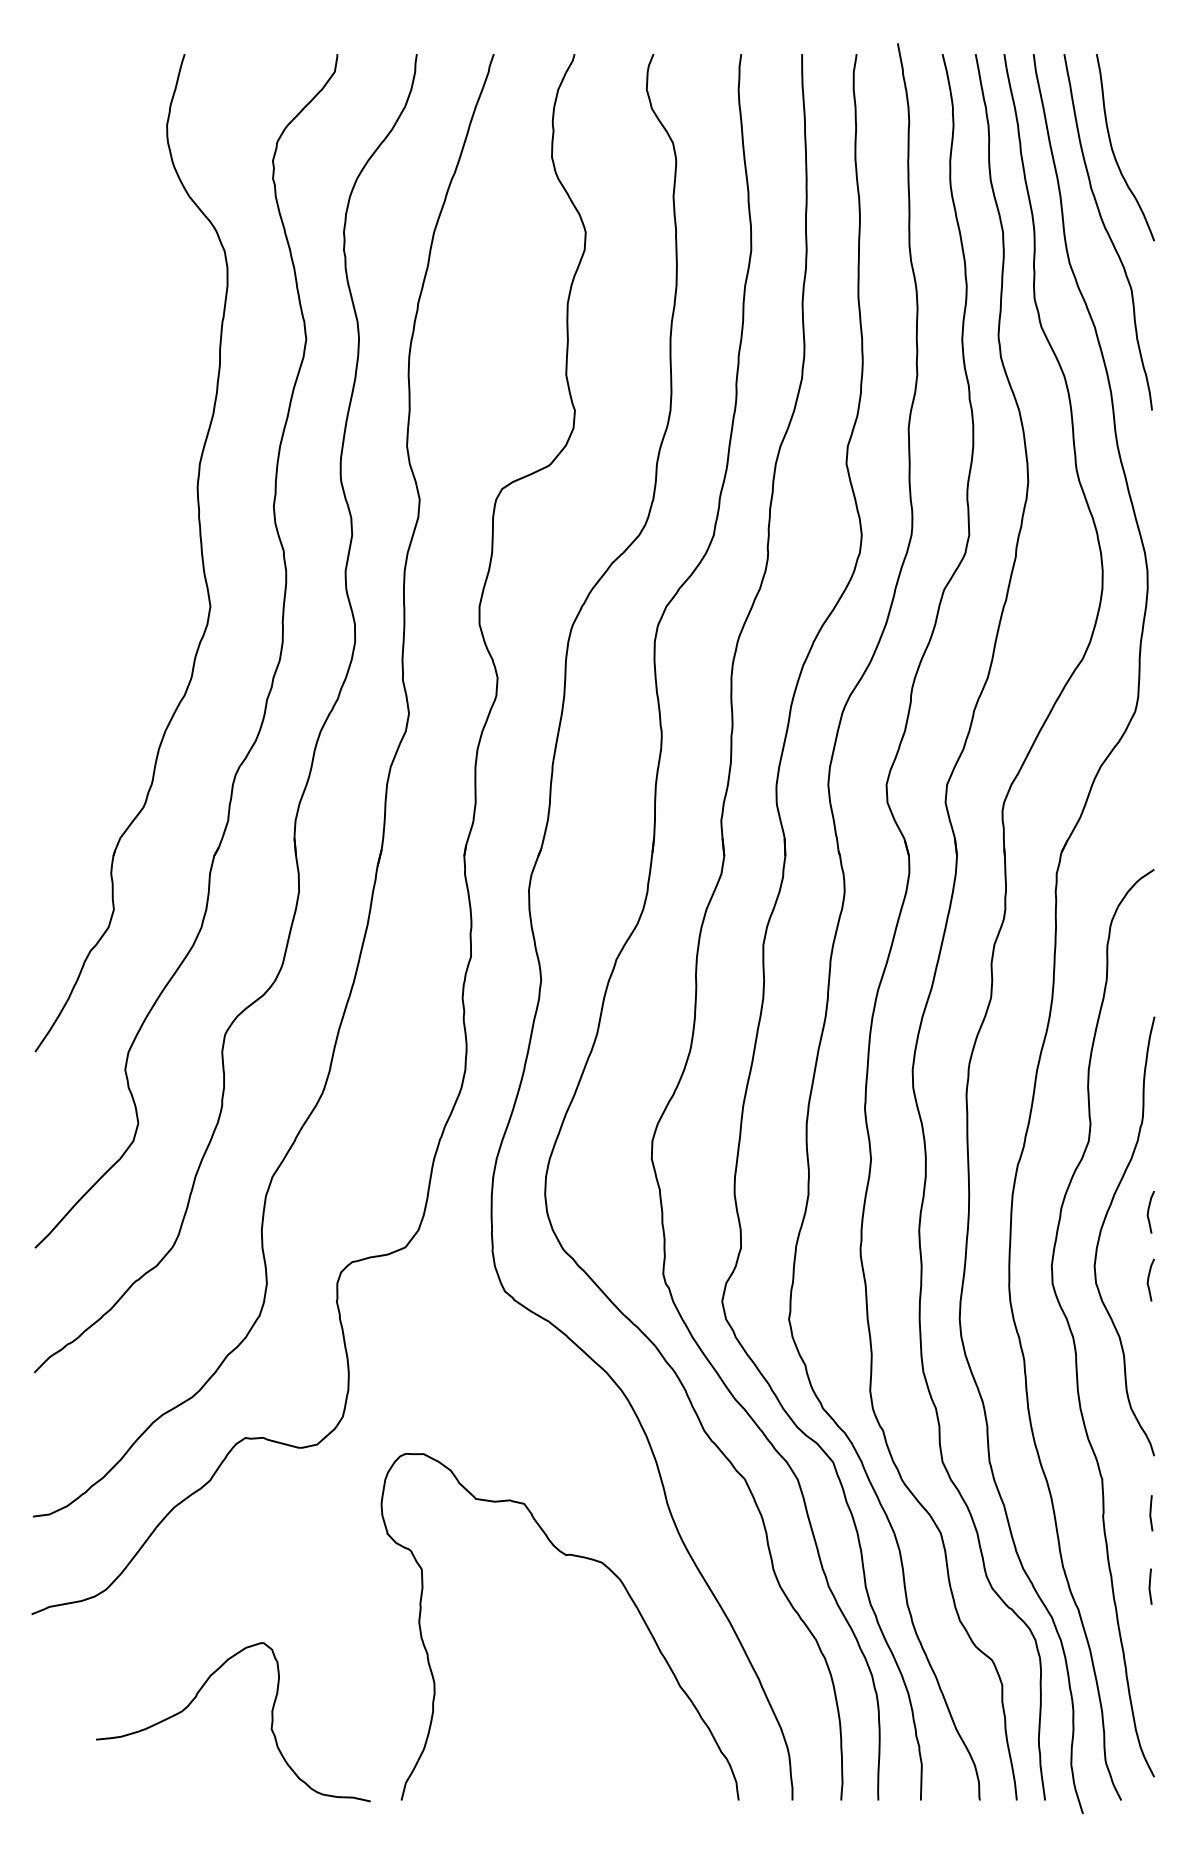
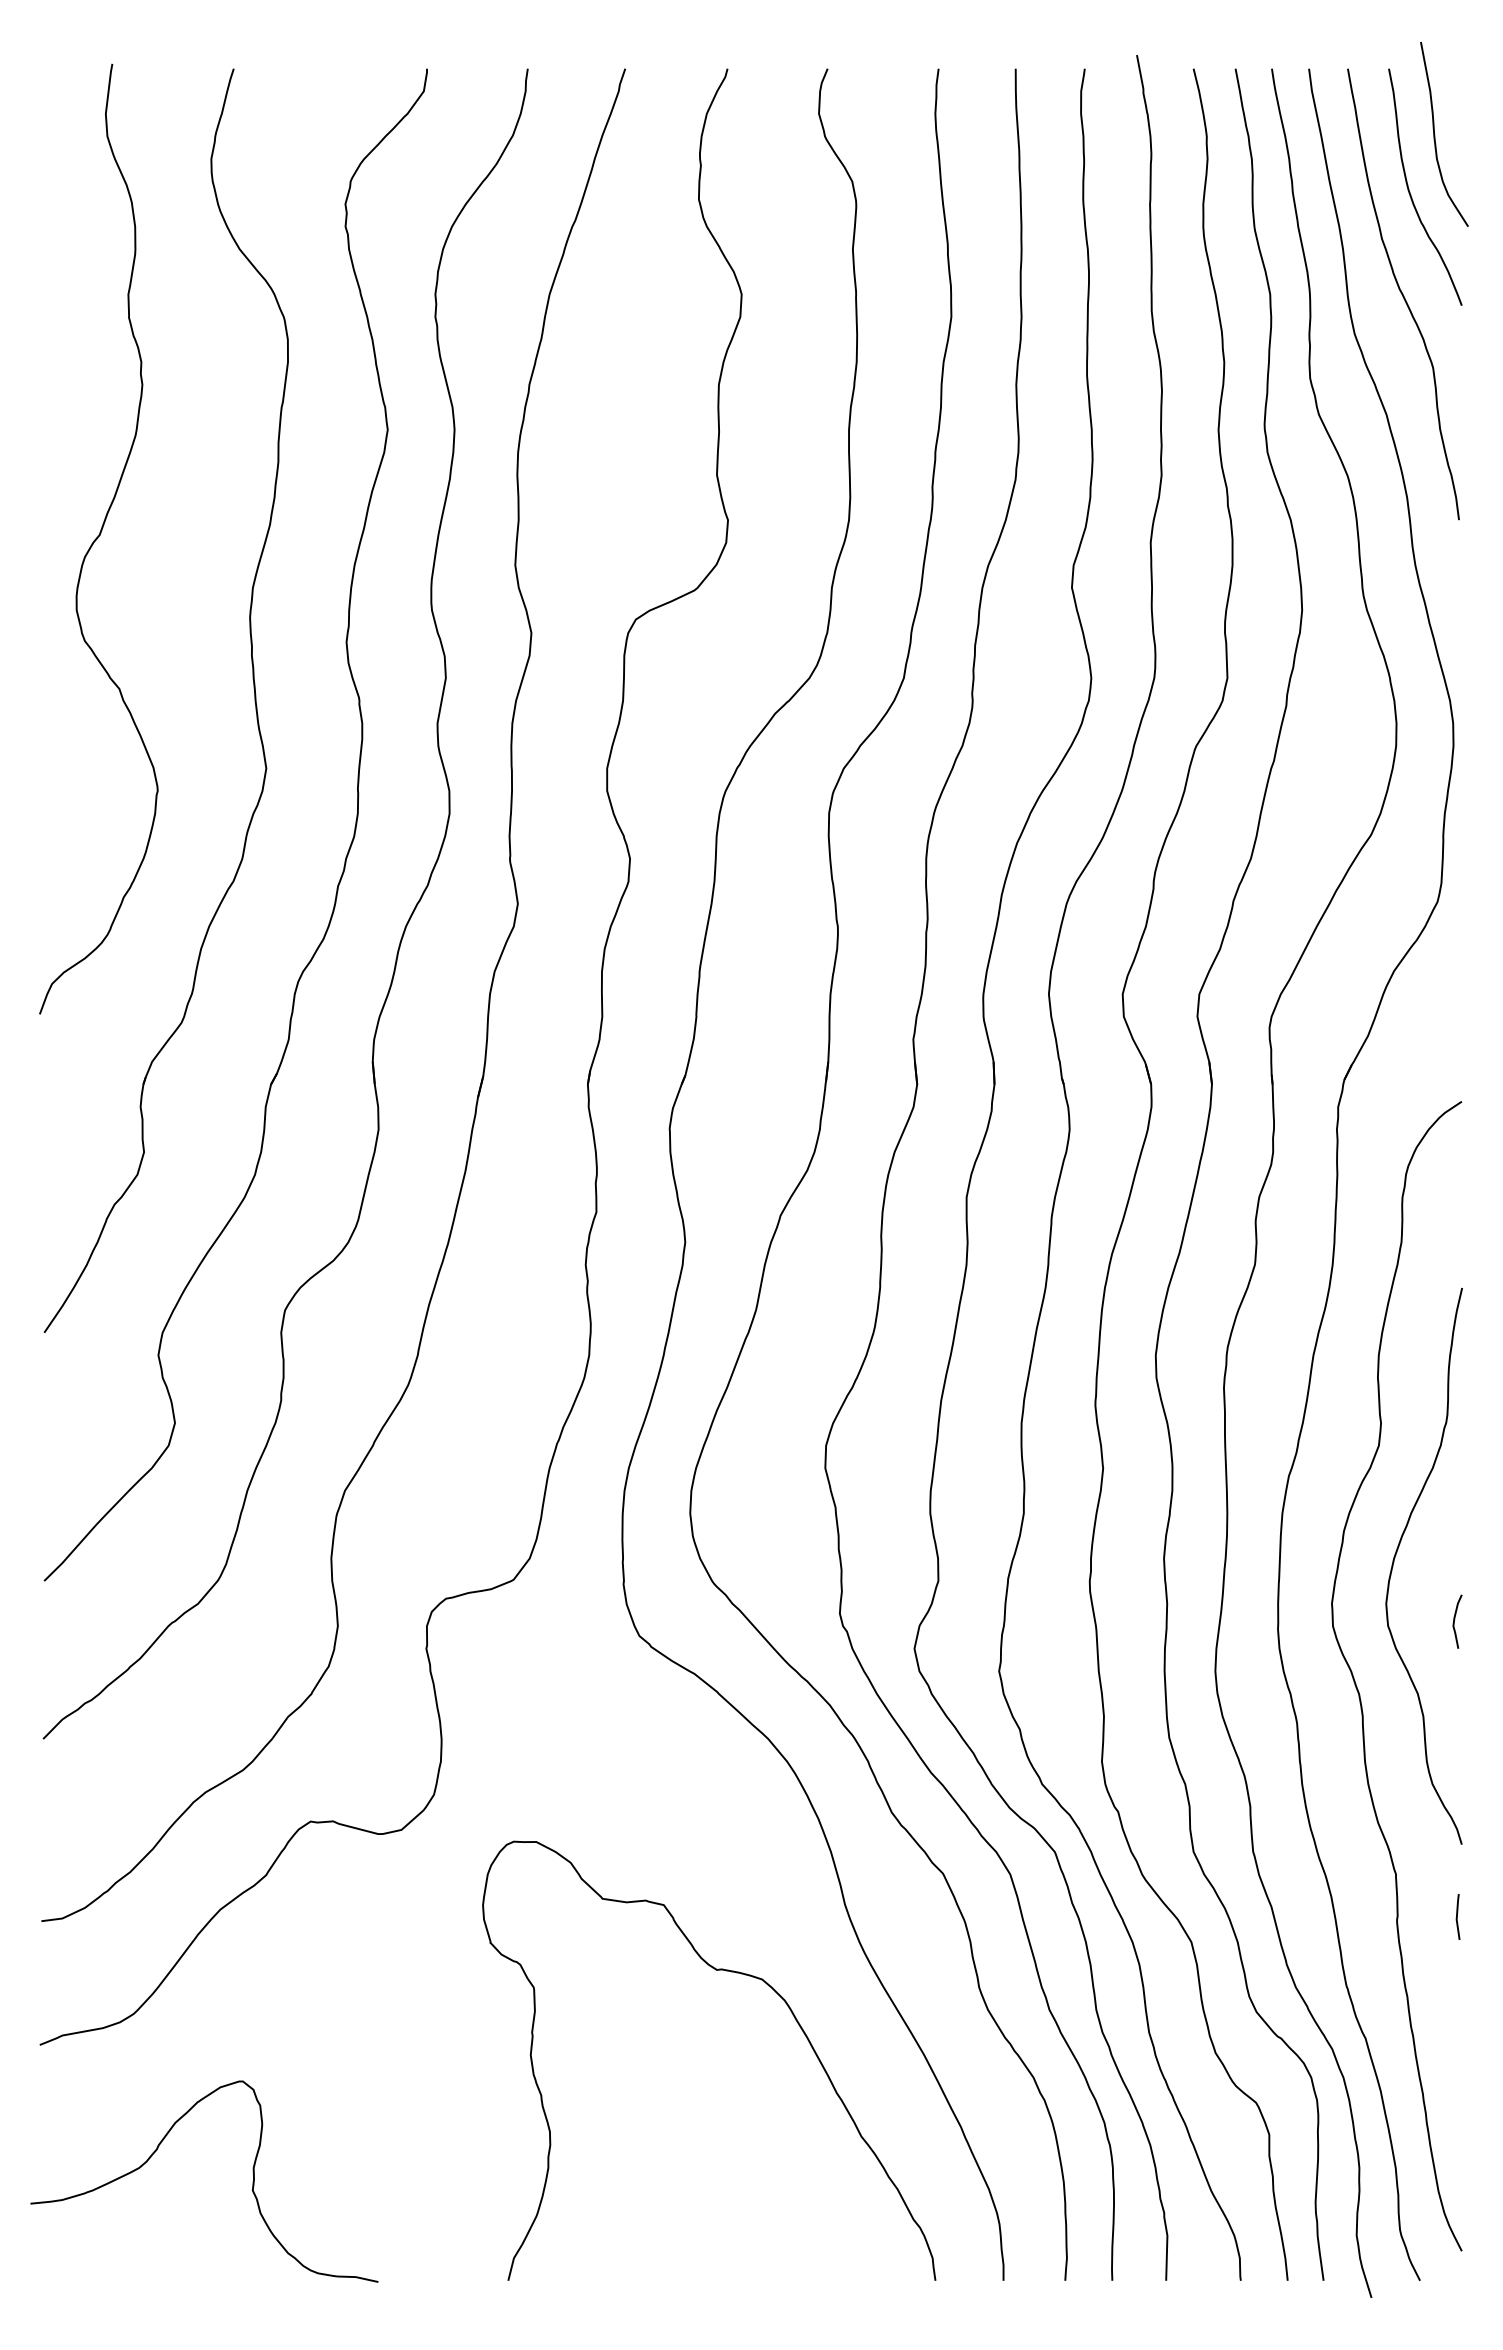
curve: (1133, 106) -> (1435, 134), added
curve: (77, 424) -> (98, 538), added
curve: (1149, 1210) -> (1455, 1533), removed
line: (1150, 1586) -> (1456, 2009), removed
curve: (270, 1729) -> (251, 2190), moved

